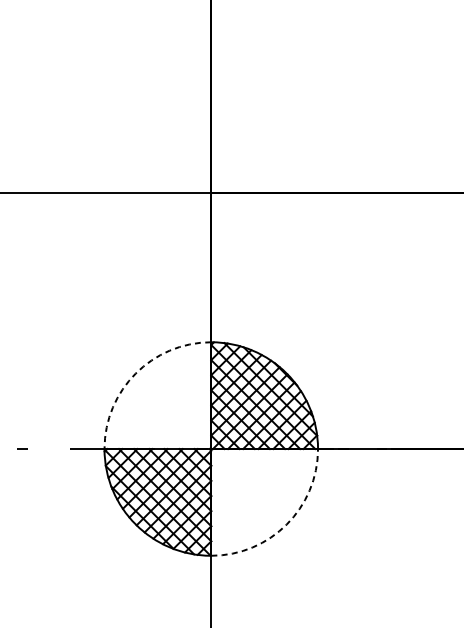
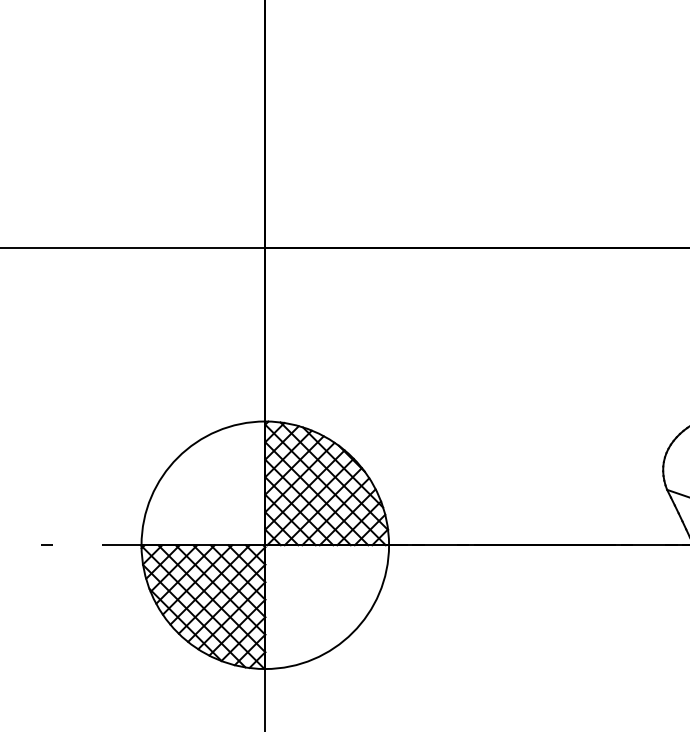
arc: (135, 373) -> (177, 457), dashed -> solid
arc: (286, 524) -> (352, 632), dashed -> solid

